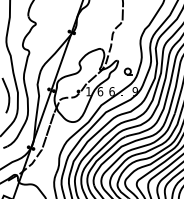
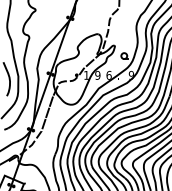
text: (100, 91) -> (97, 75), 6 -> 9

